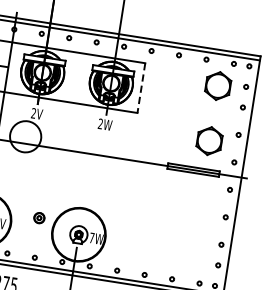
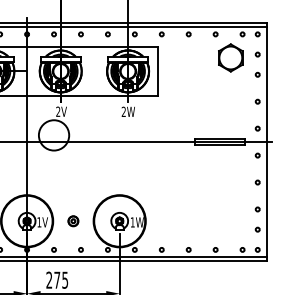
line: (141, 88) -> (157, 71), dashed -> solid
part: (209, 140) -> (230, 111), removed
part: (39, 218) -> (73, 221), moved
text: (91, 238) -> (132, 222), 7W -> 1W

